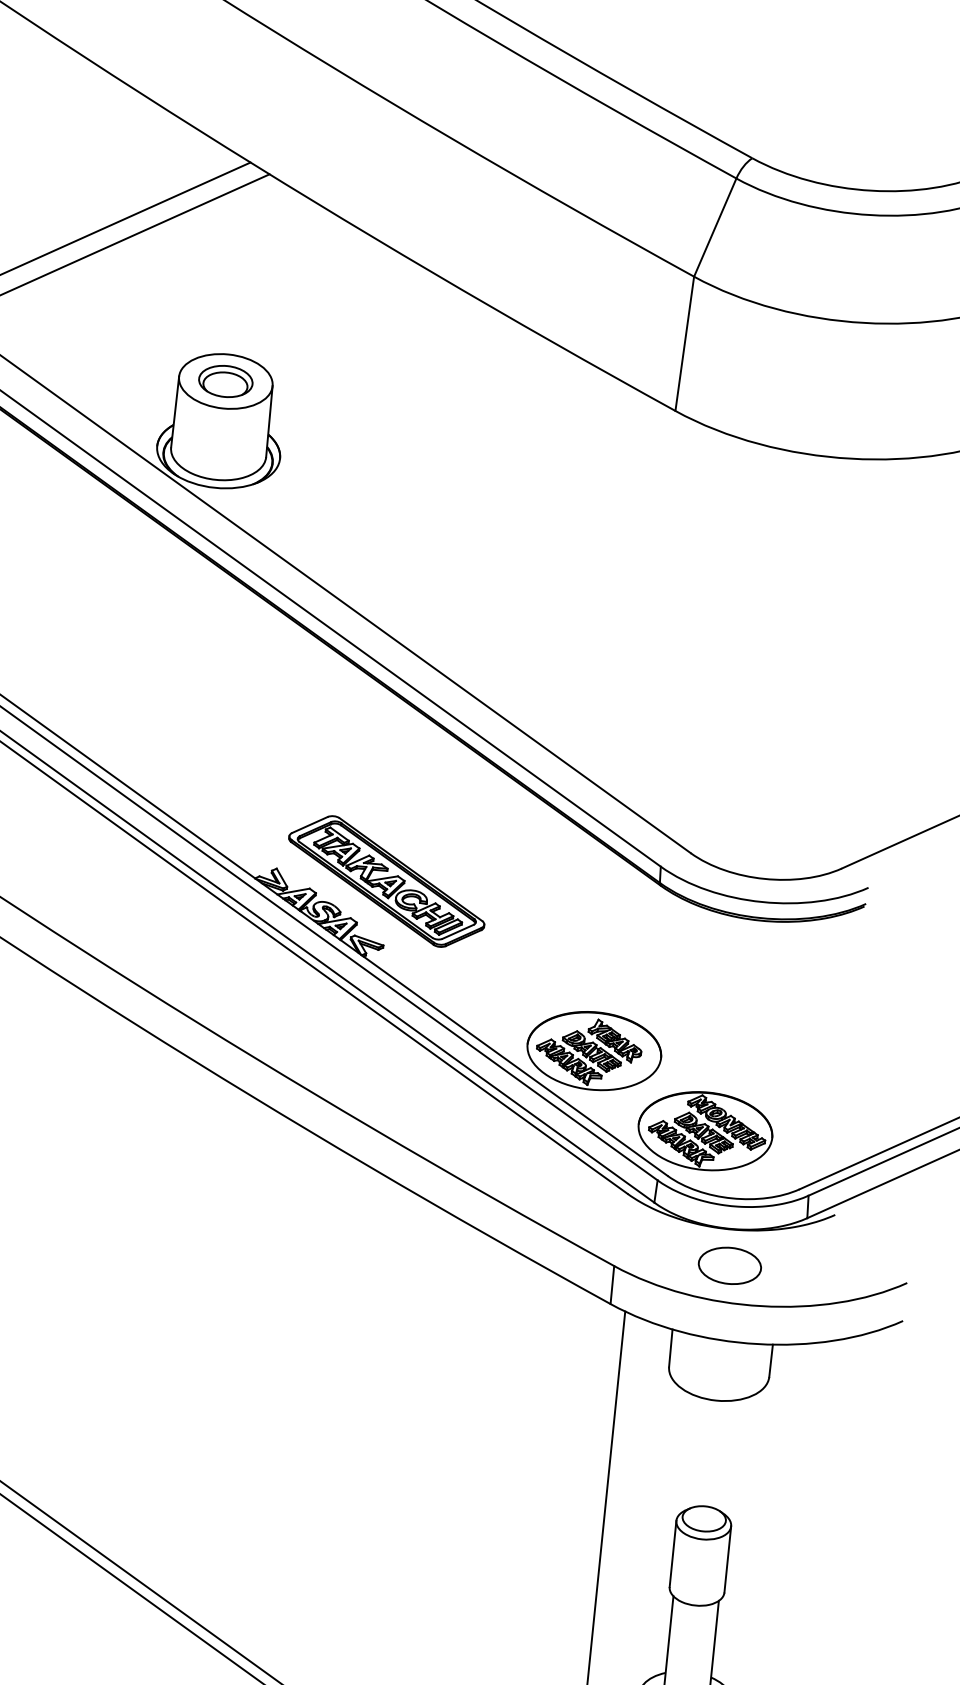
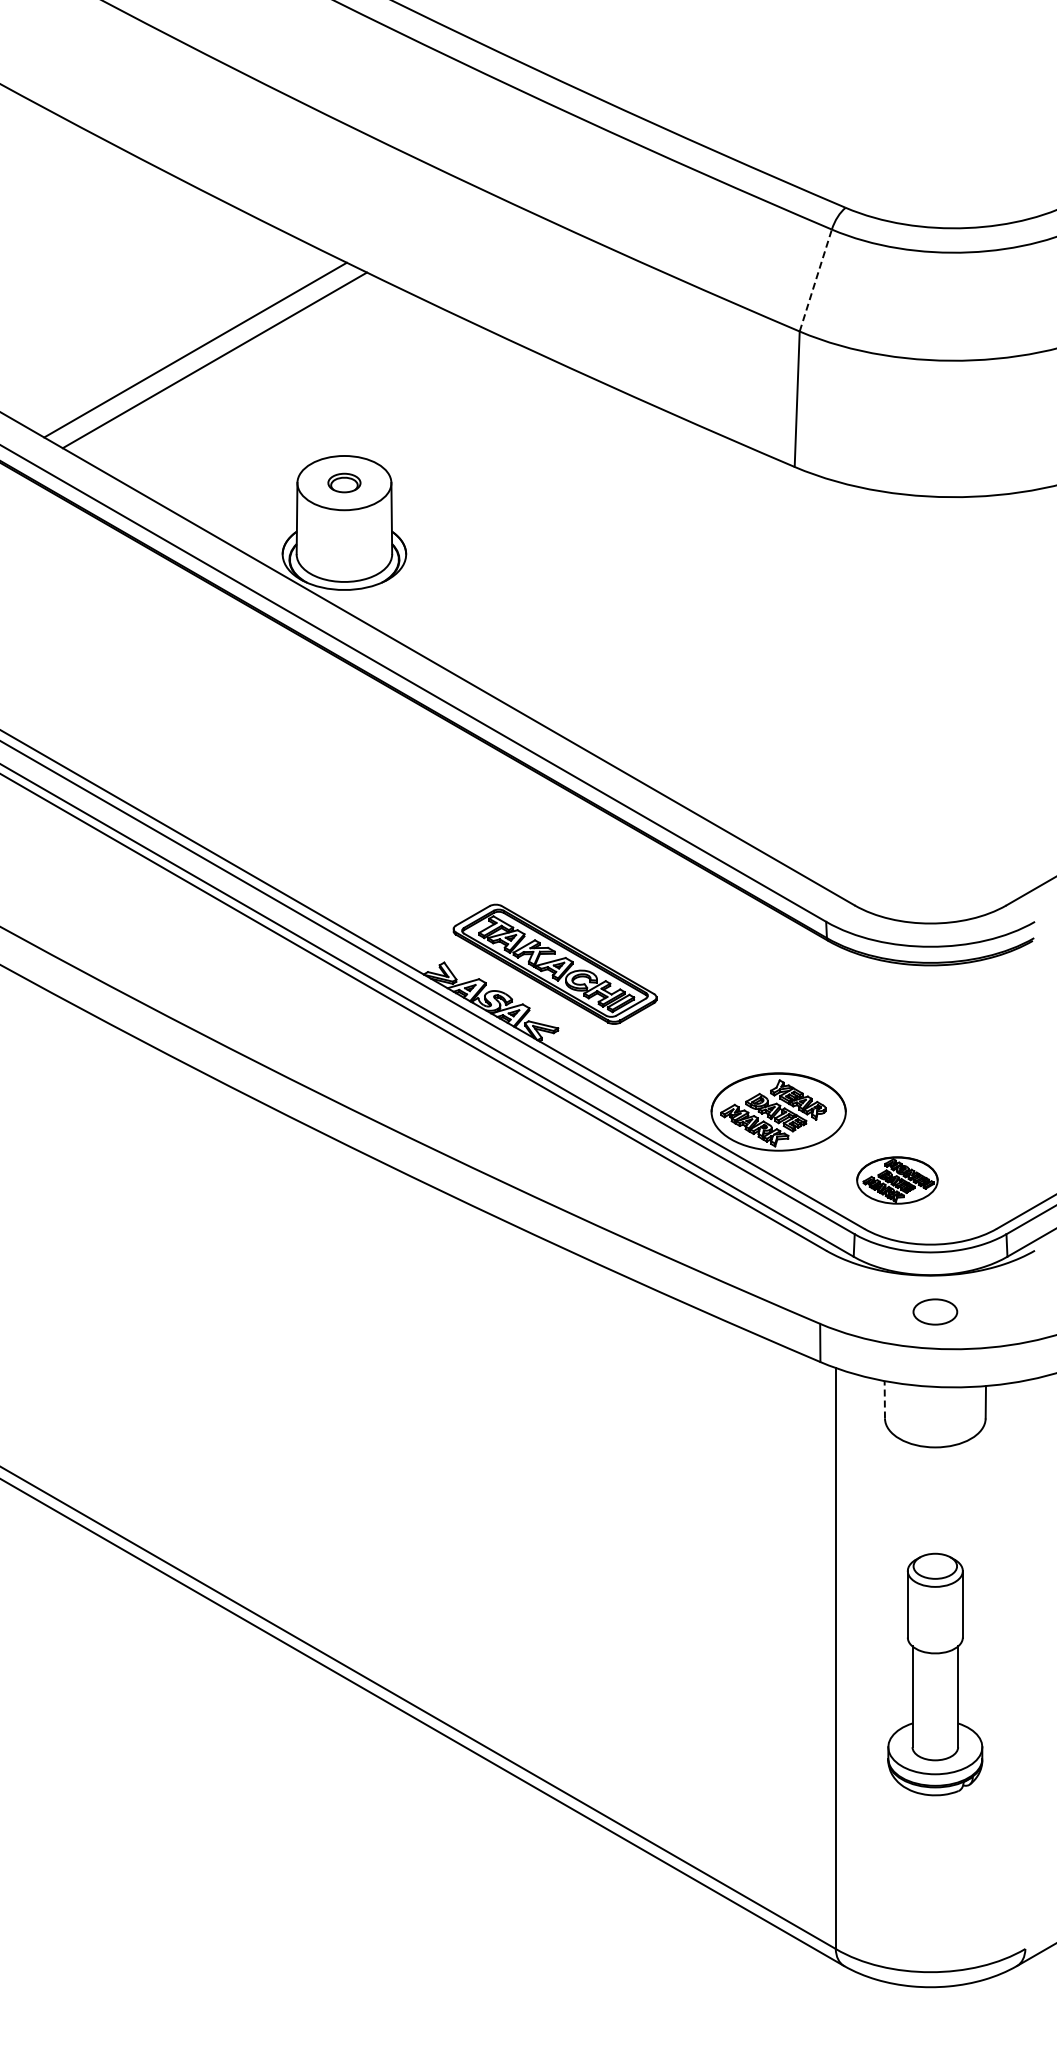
line: (714, 227) -> (815, 280), solid -> dashed
part: (225, 380) -> (344, 482), size x0.6
part: (705, 1131) -> (897, 1180), size x0.6
part: (730, 1265) -> (935, 1311), size x0.7
line: (670, 1347) -> (884, 1399), solid -> dashed

